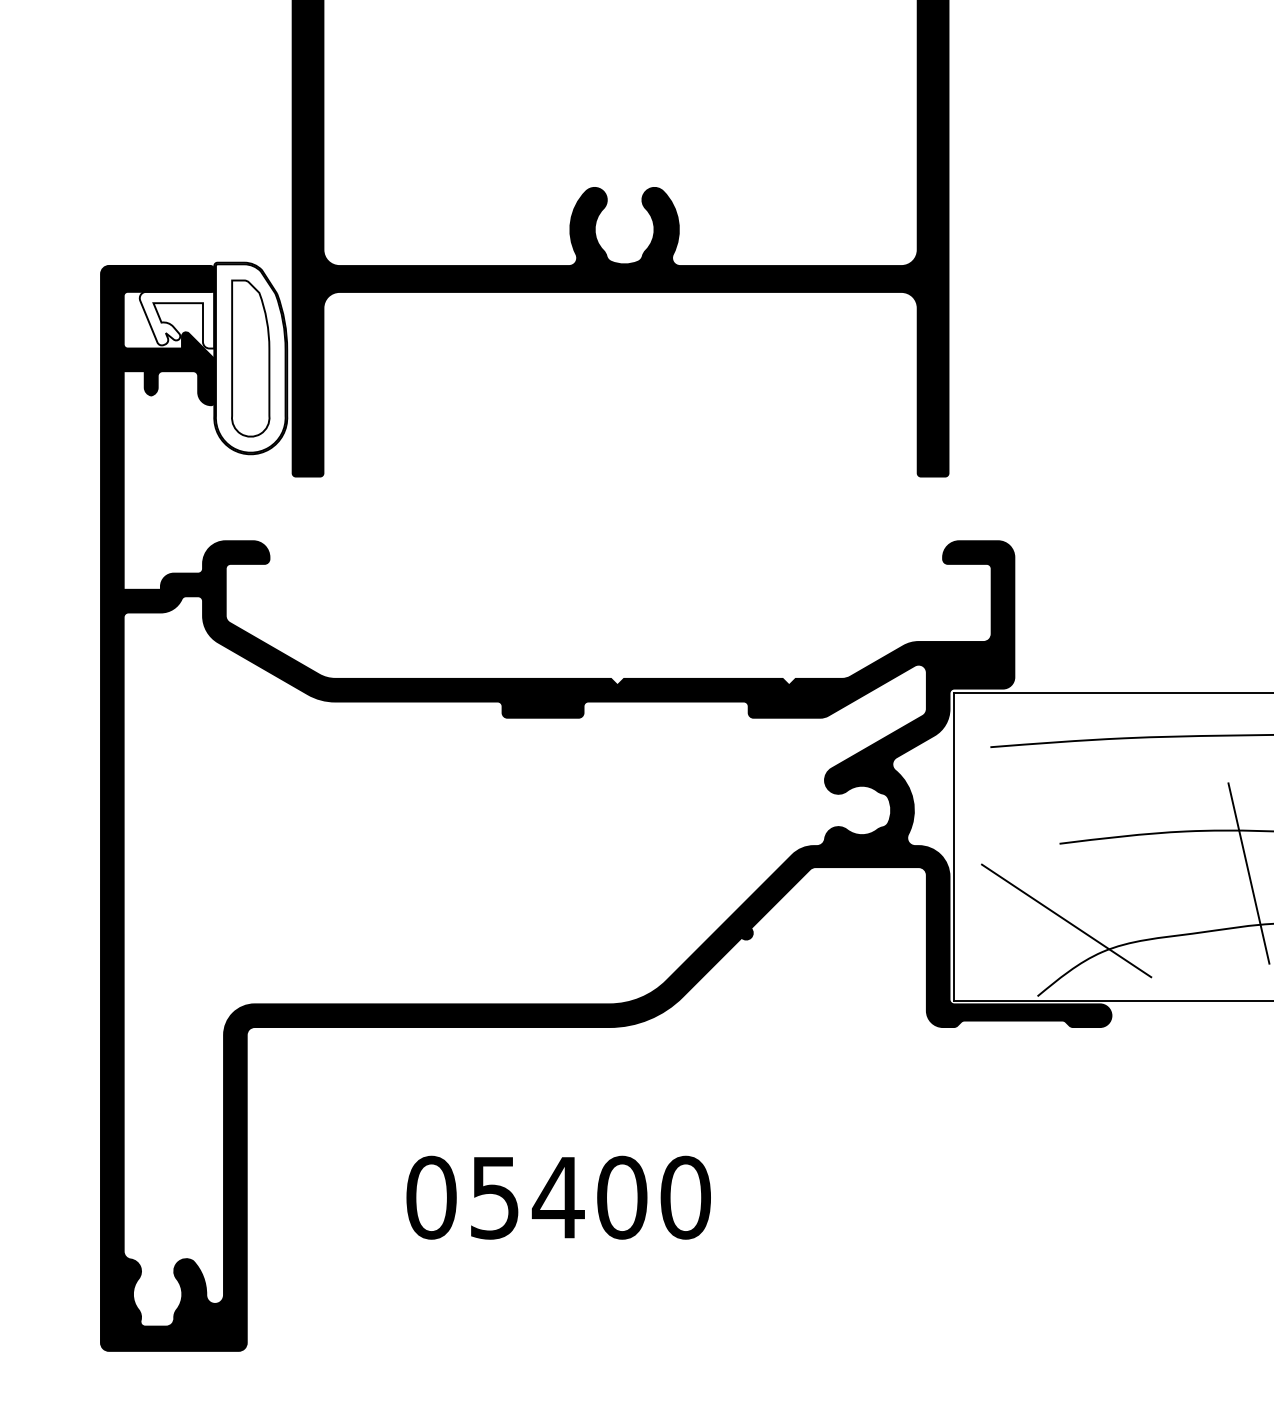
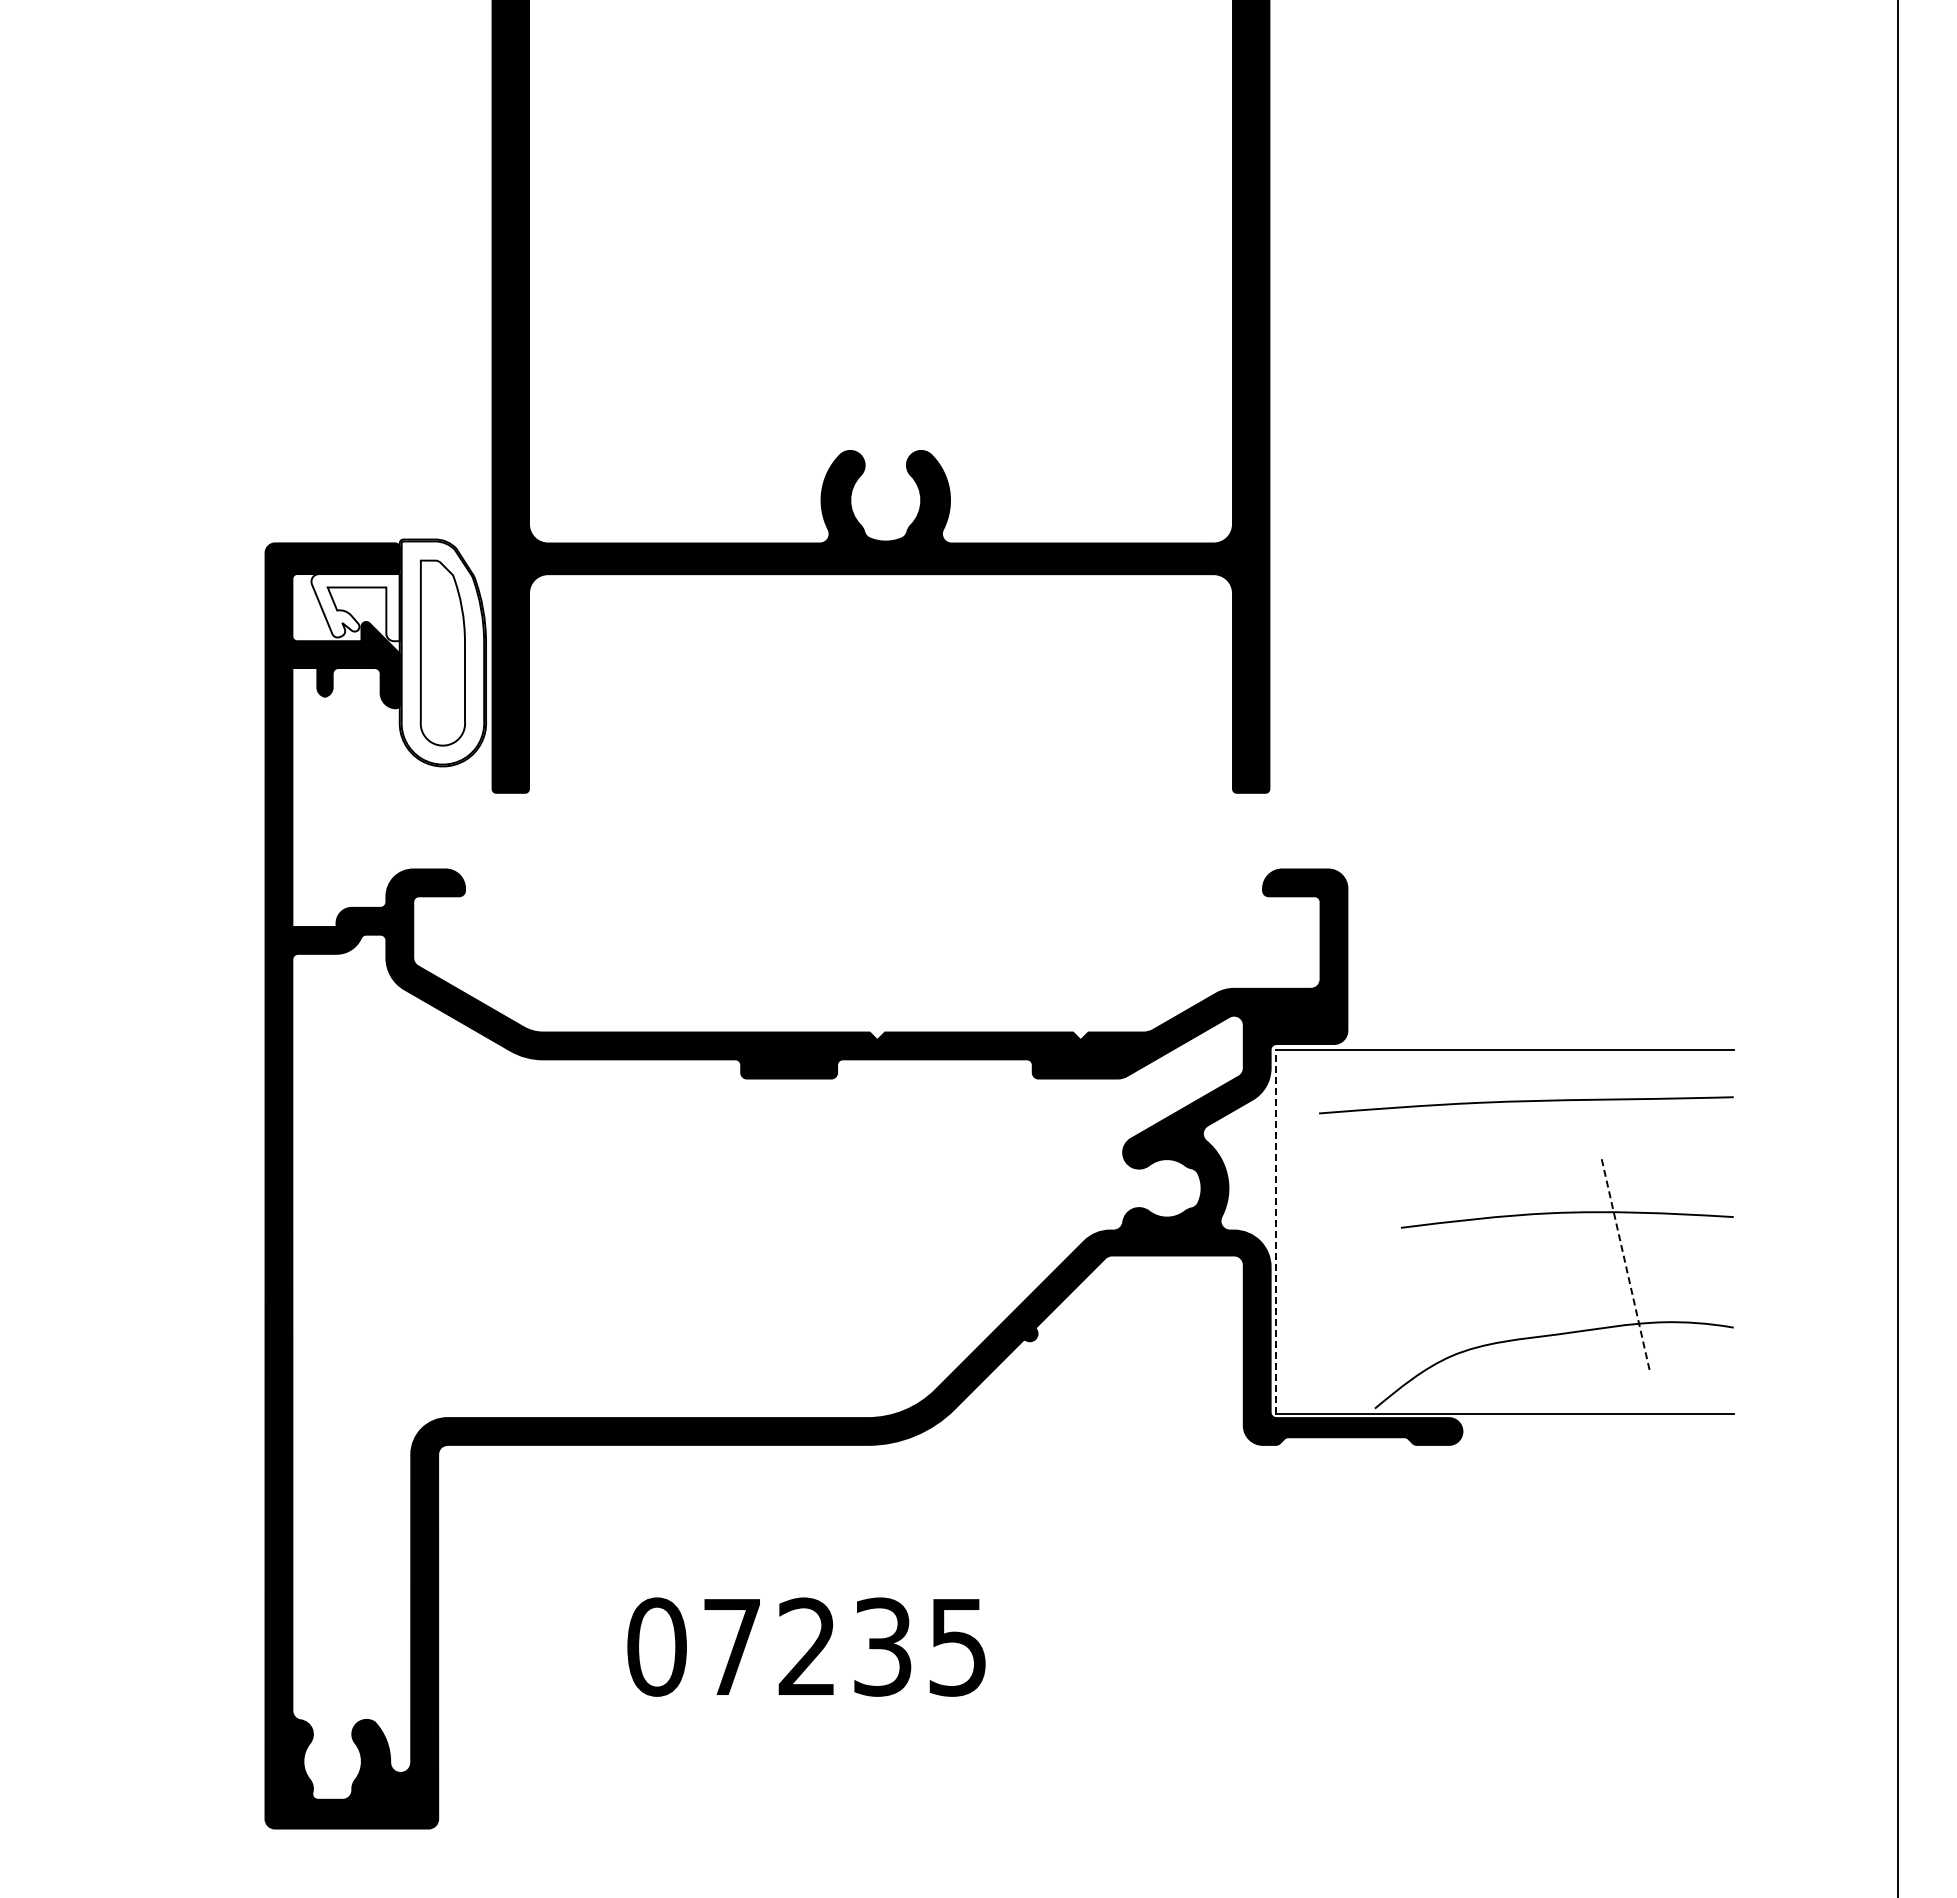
line: (954, 846) -> (1276, 1231), solid -> dashed
line: (1249, 873) -> (1625, 1262), solid -> dashed
line: (1066, 920) -> (1409, 1318), removed
text: (591, 1197) -> (846, 1646), 05400 -> 07235

